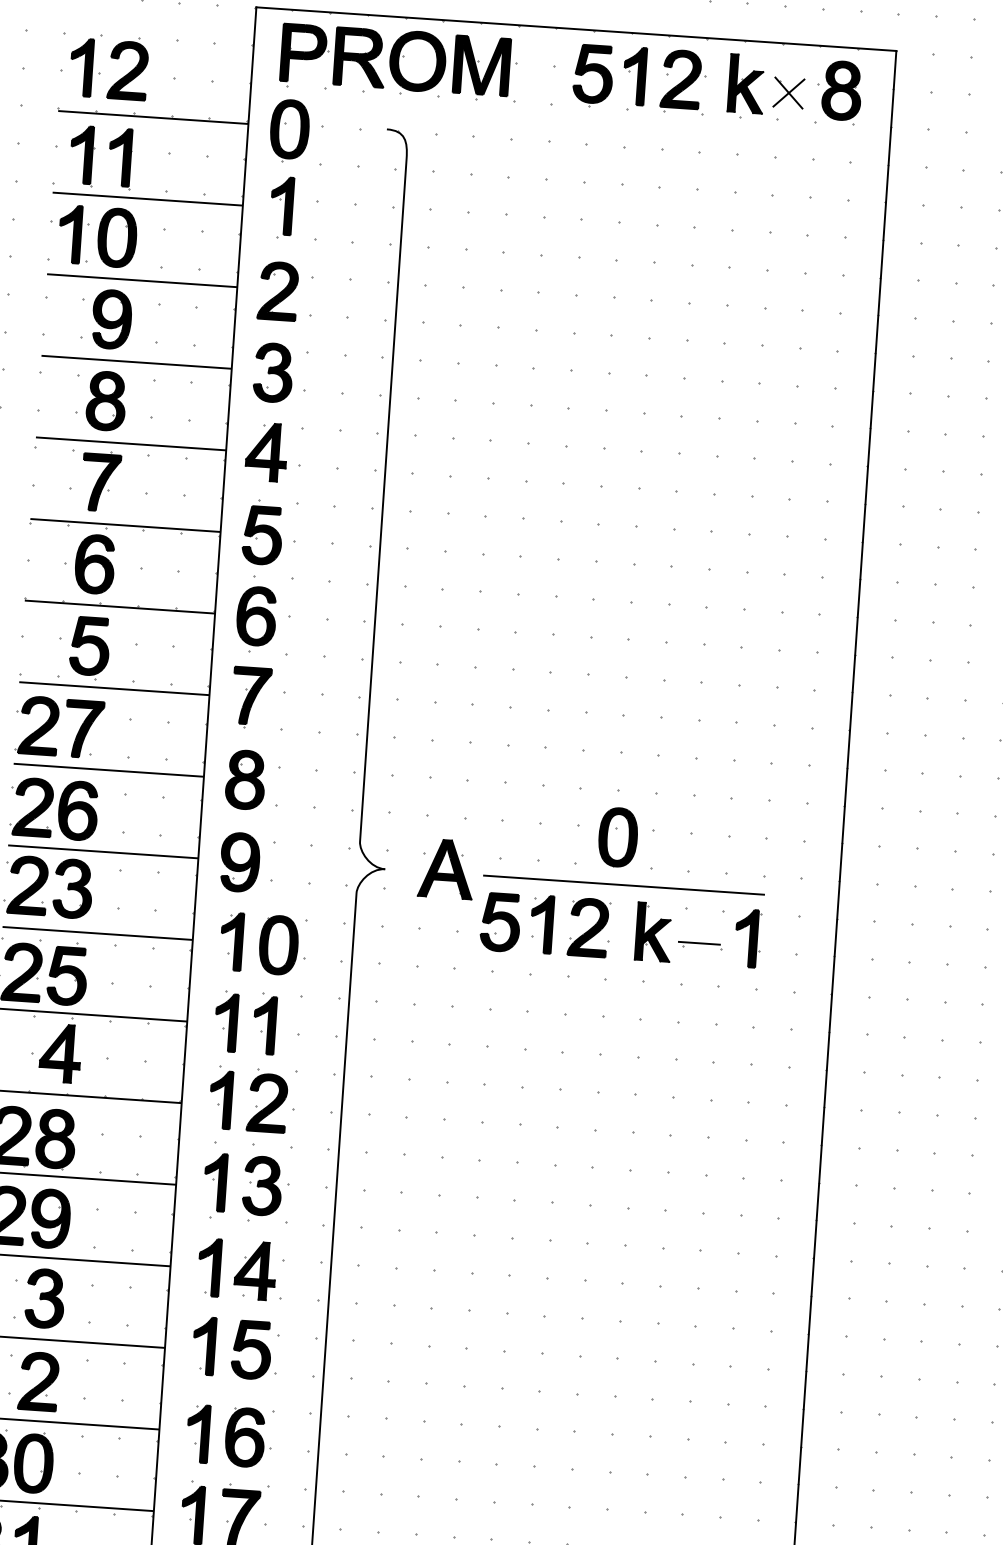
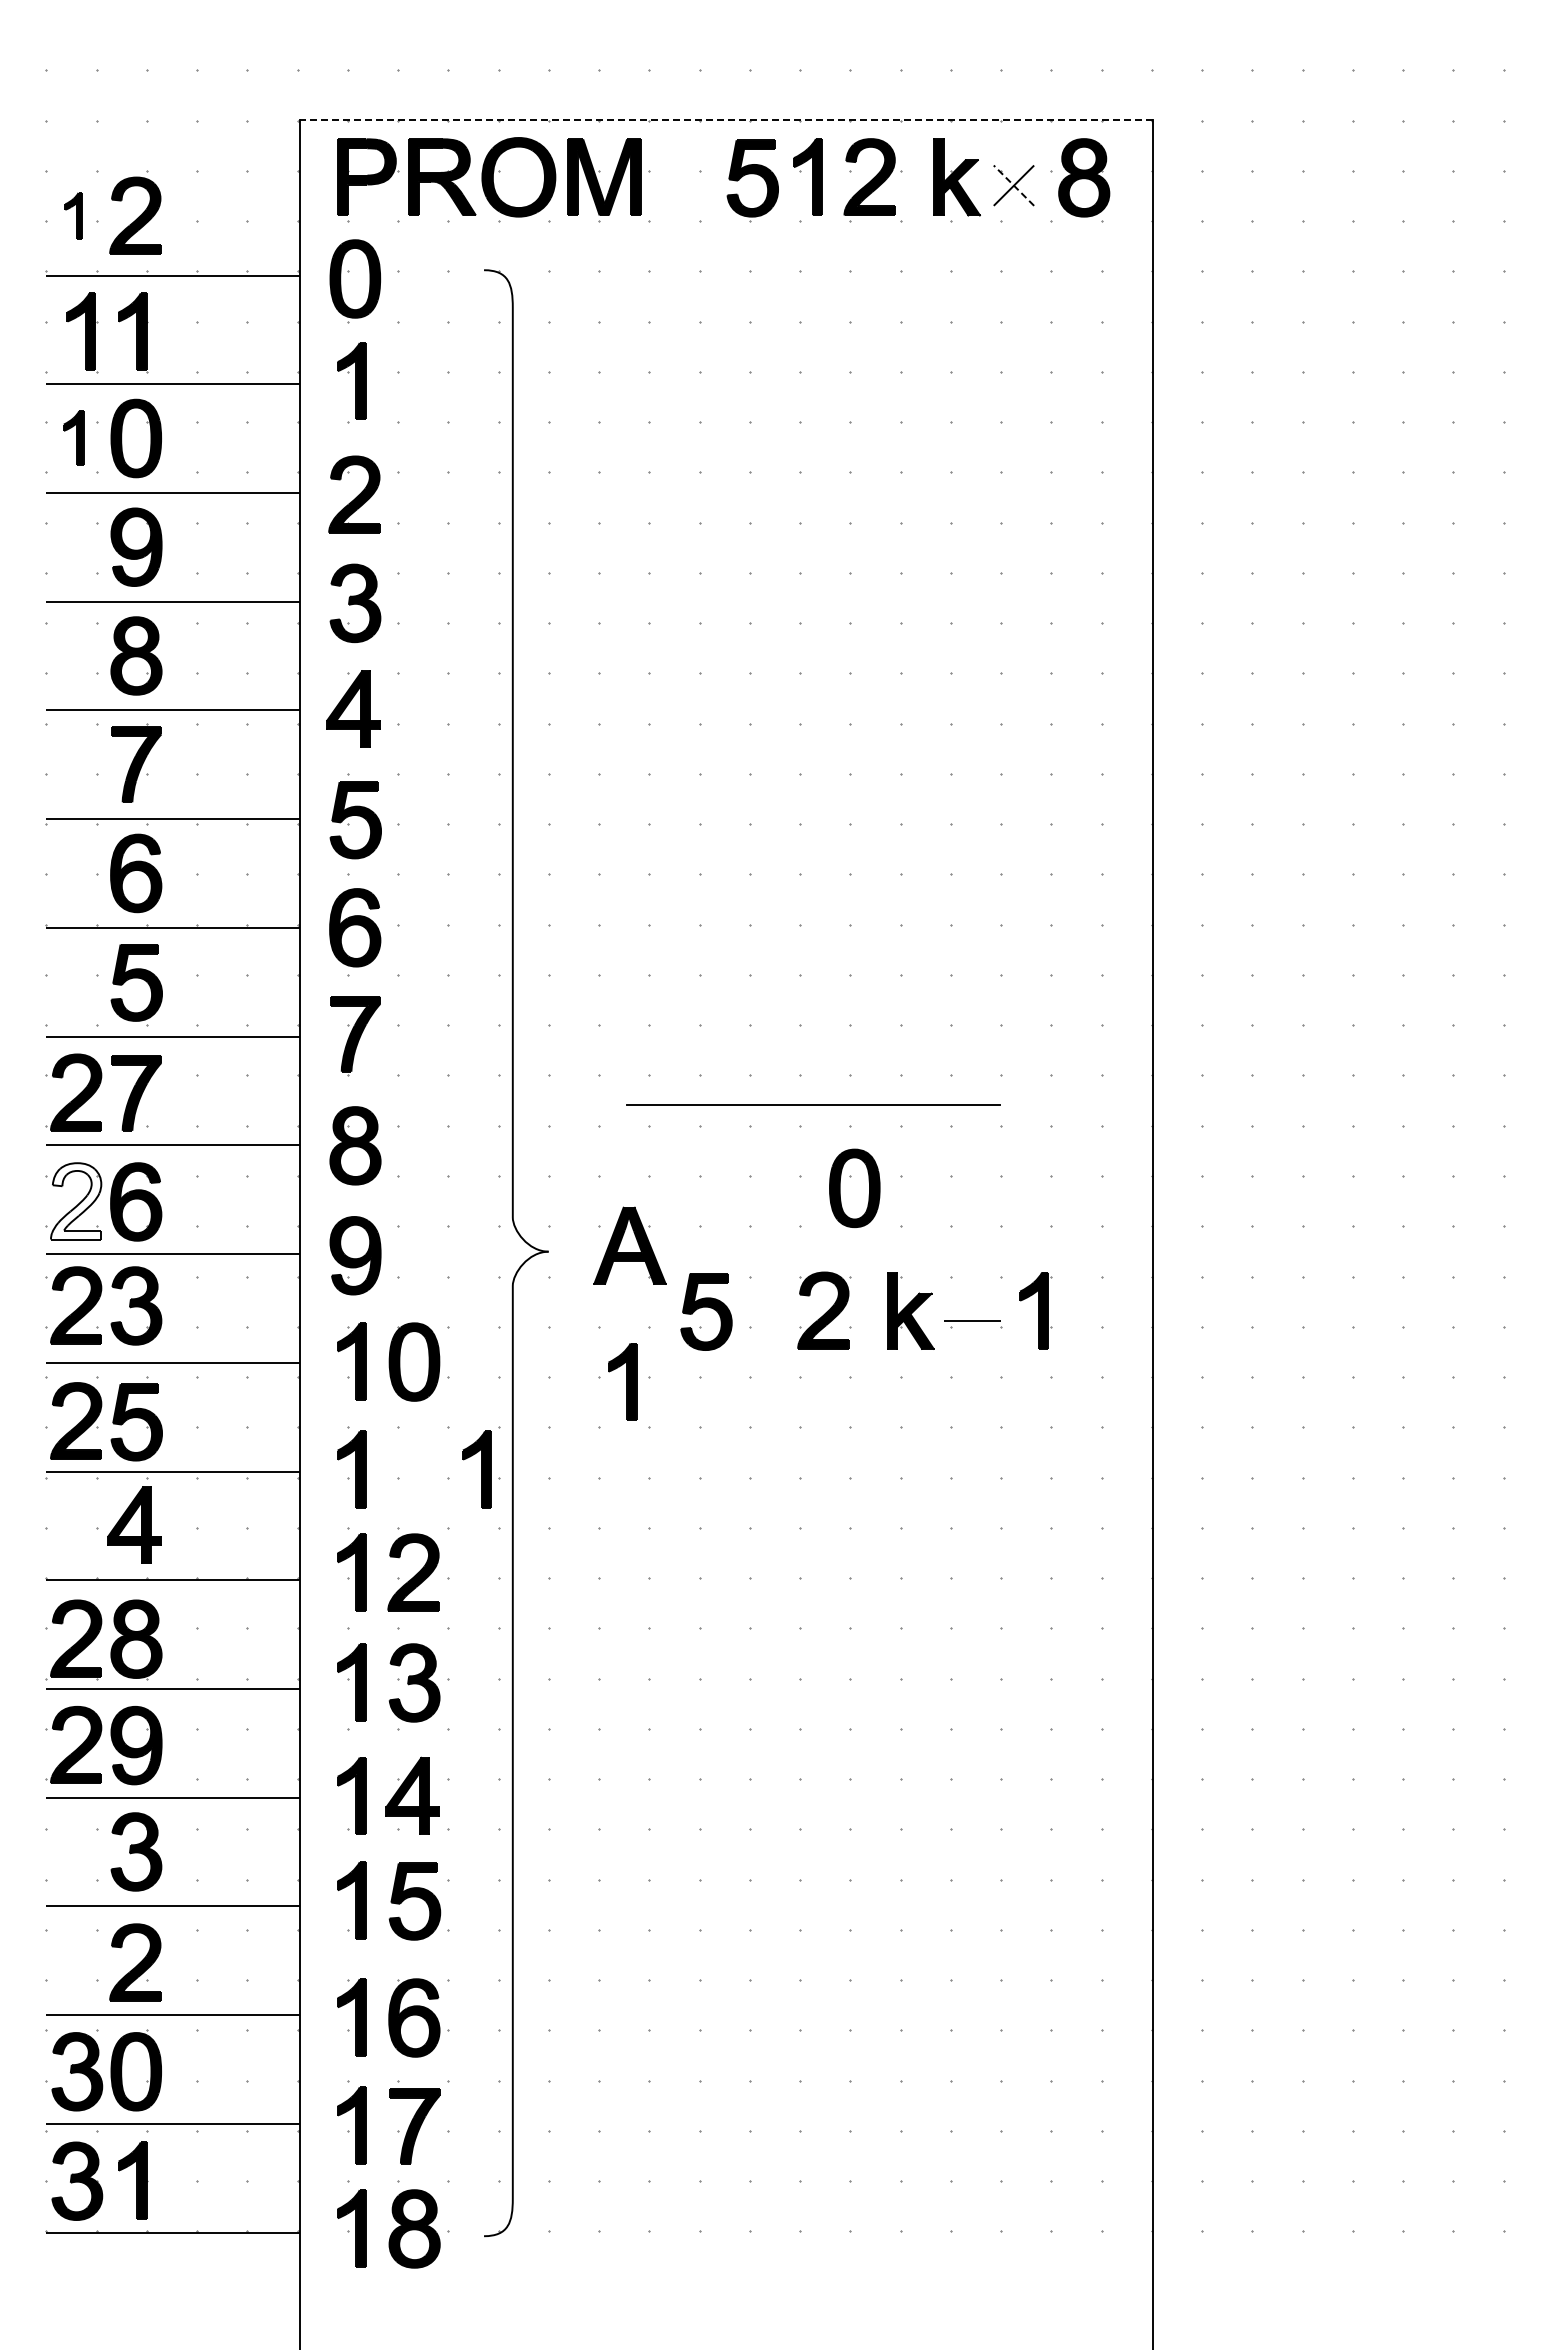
line: (575, 29) -> (725, 120), solid -> dashed
part: (81, 67) -> (73, 215), size x0.6
line: (788, 92) -> (1013, 185), solid -> dashed
part: (70, 233) -> (73, 437), size x0.7
fill: (33, 807) -> (76, 1201), removed
line: (623, 884) -> (813, 1104), moved
part: (541, 924) -> (622, 1381), moved
part: (264, 1025) -> (476, 1469), moved

